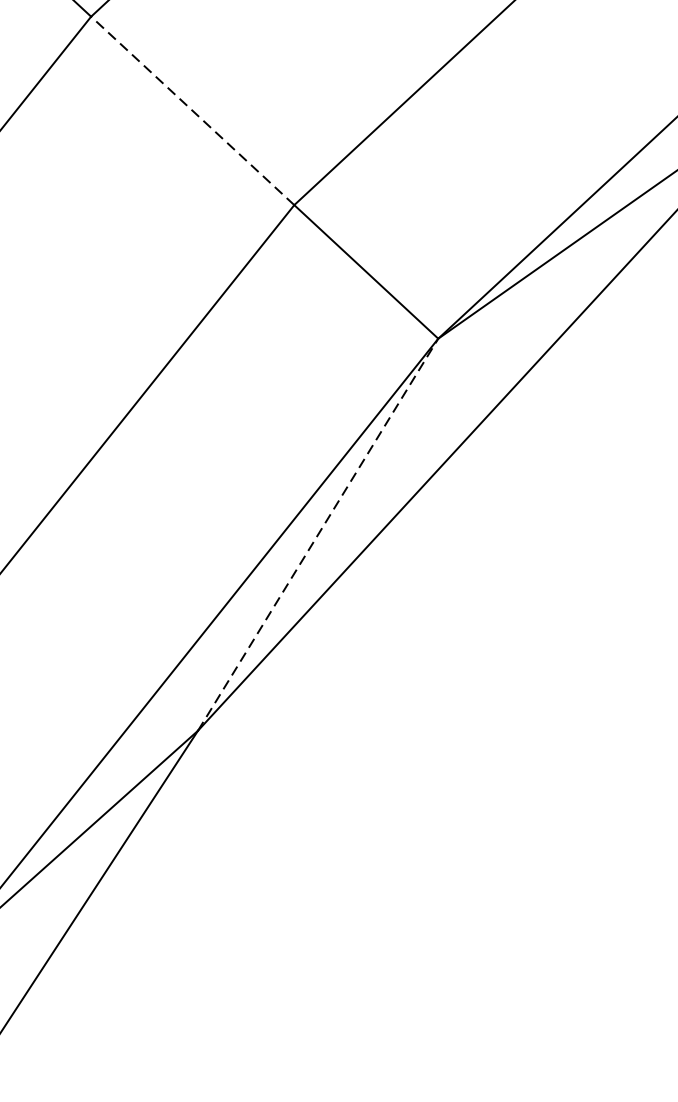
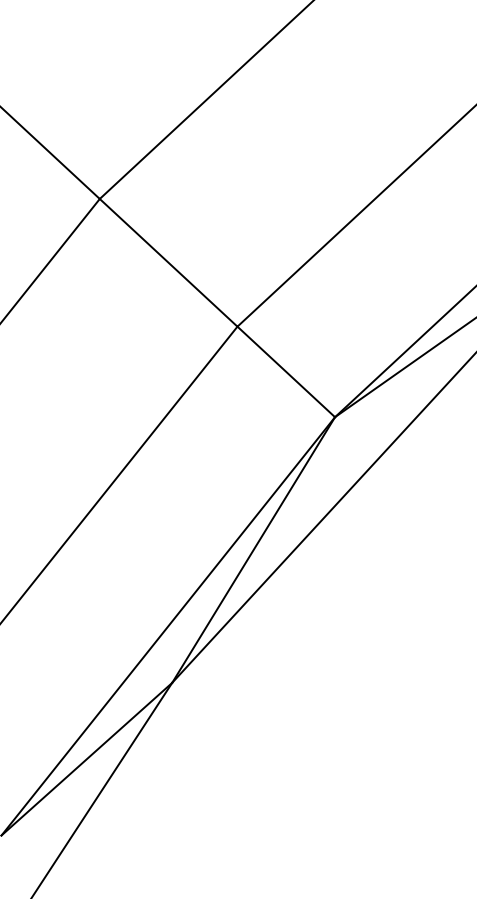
line: (192, 110) -> (168, 262), dashed -> solid
line: (317, 535) -> (253, 550), dashed -> solid

